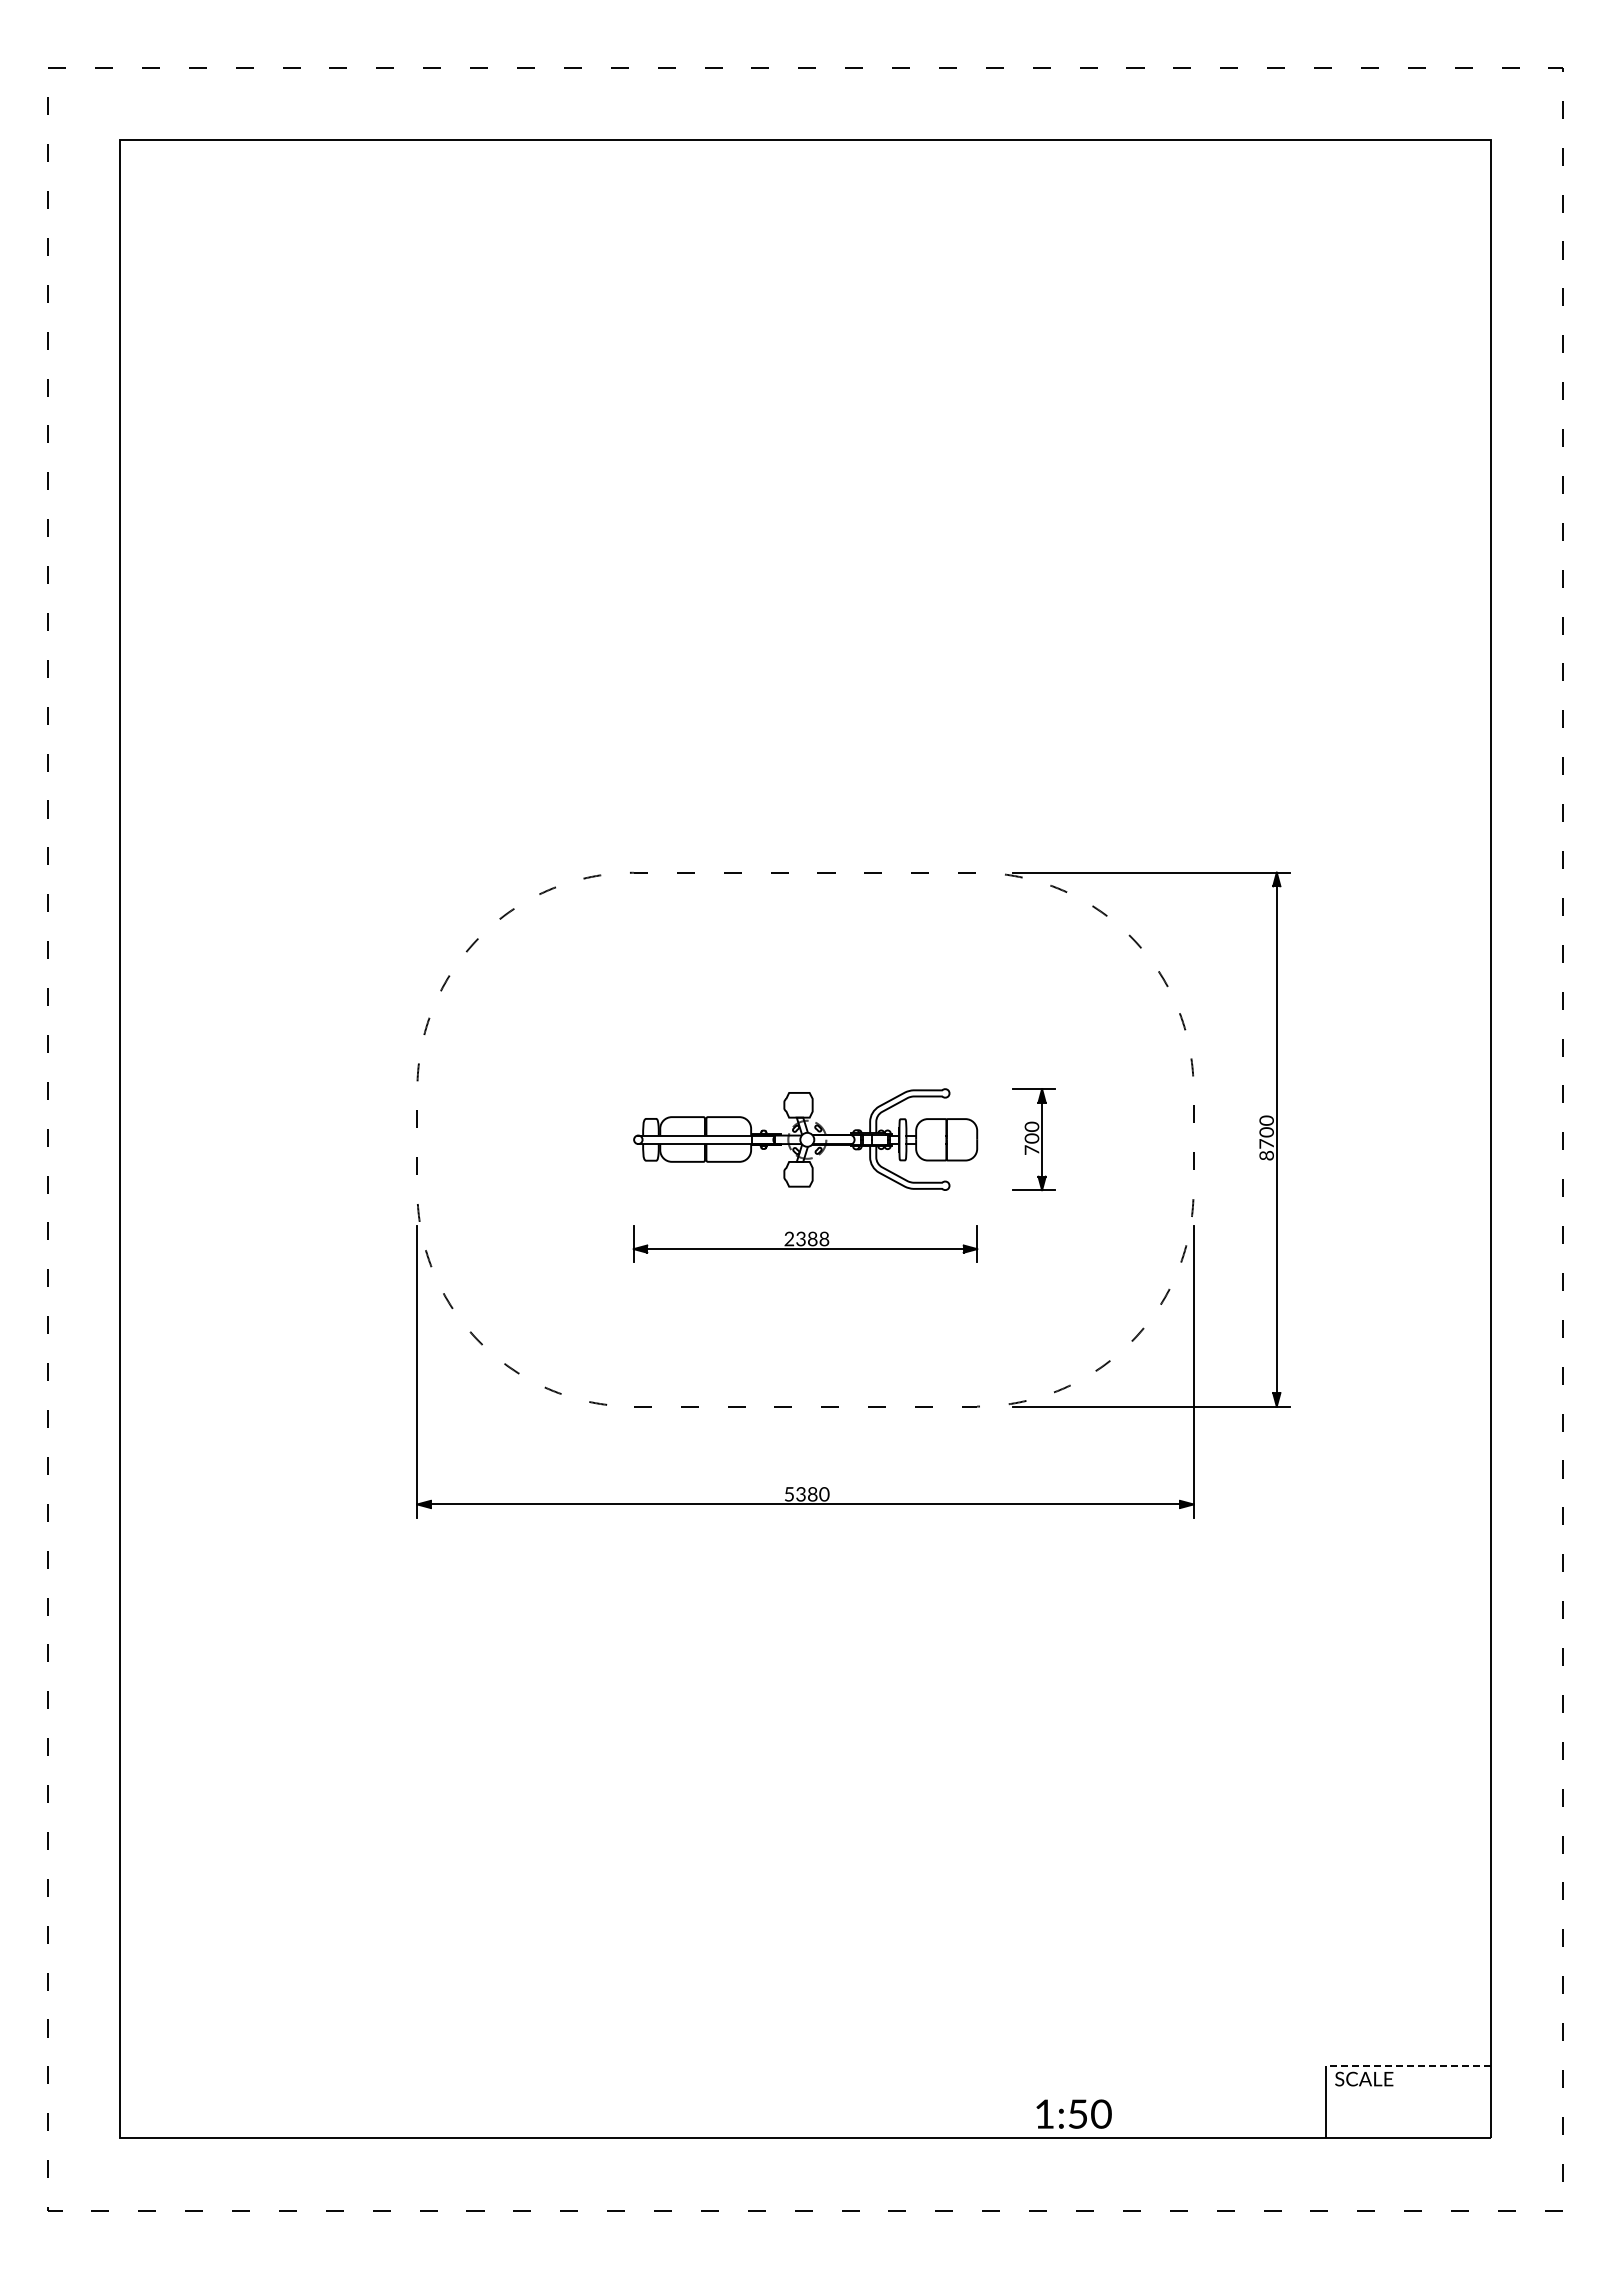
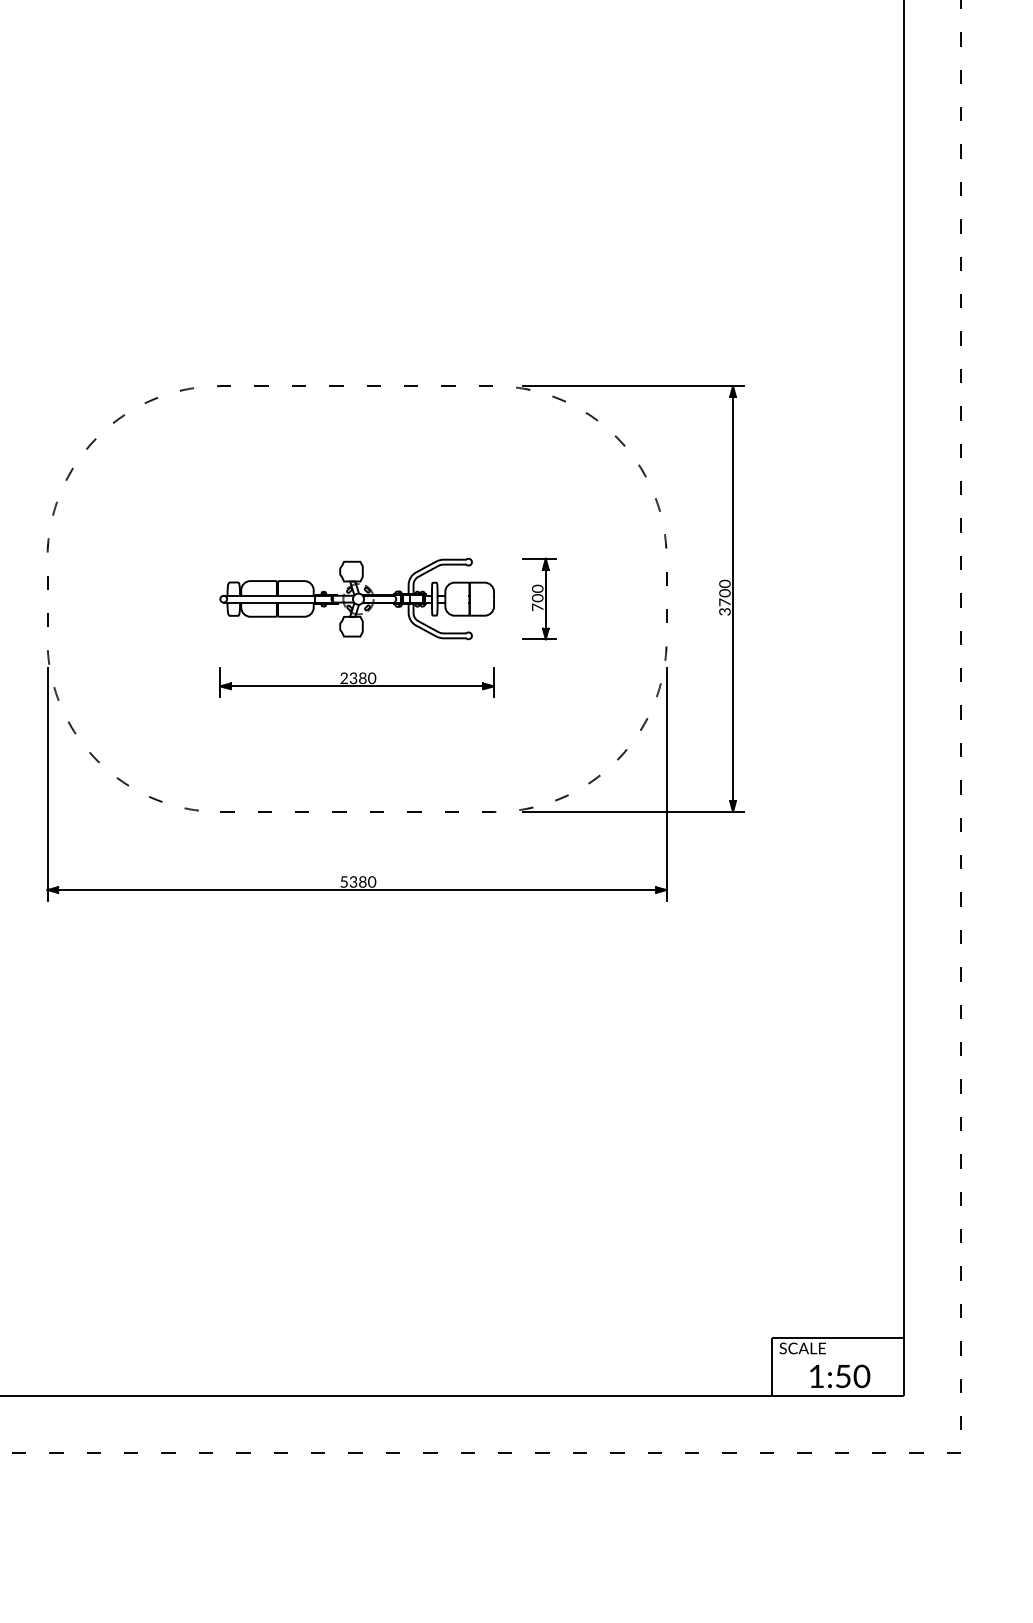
text: (1266, 1155) -> (724, 611), 8700 -> 3700
text: (824, 1239) -> (372, 678), 2388 -> 2380
line: (1407, 2066) -> (837, 1338), dashed -> solid
text: (1073, 2113) -> (839, 1375), moved

